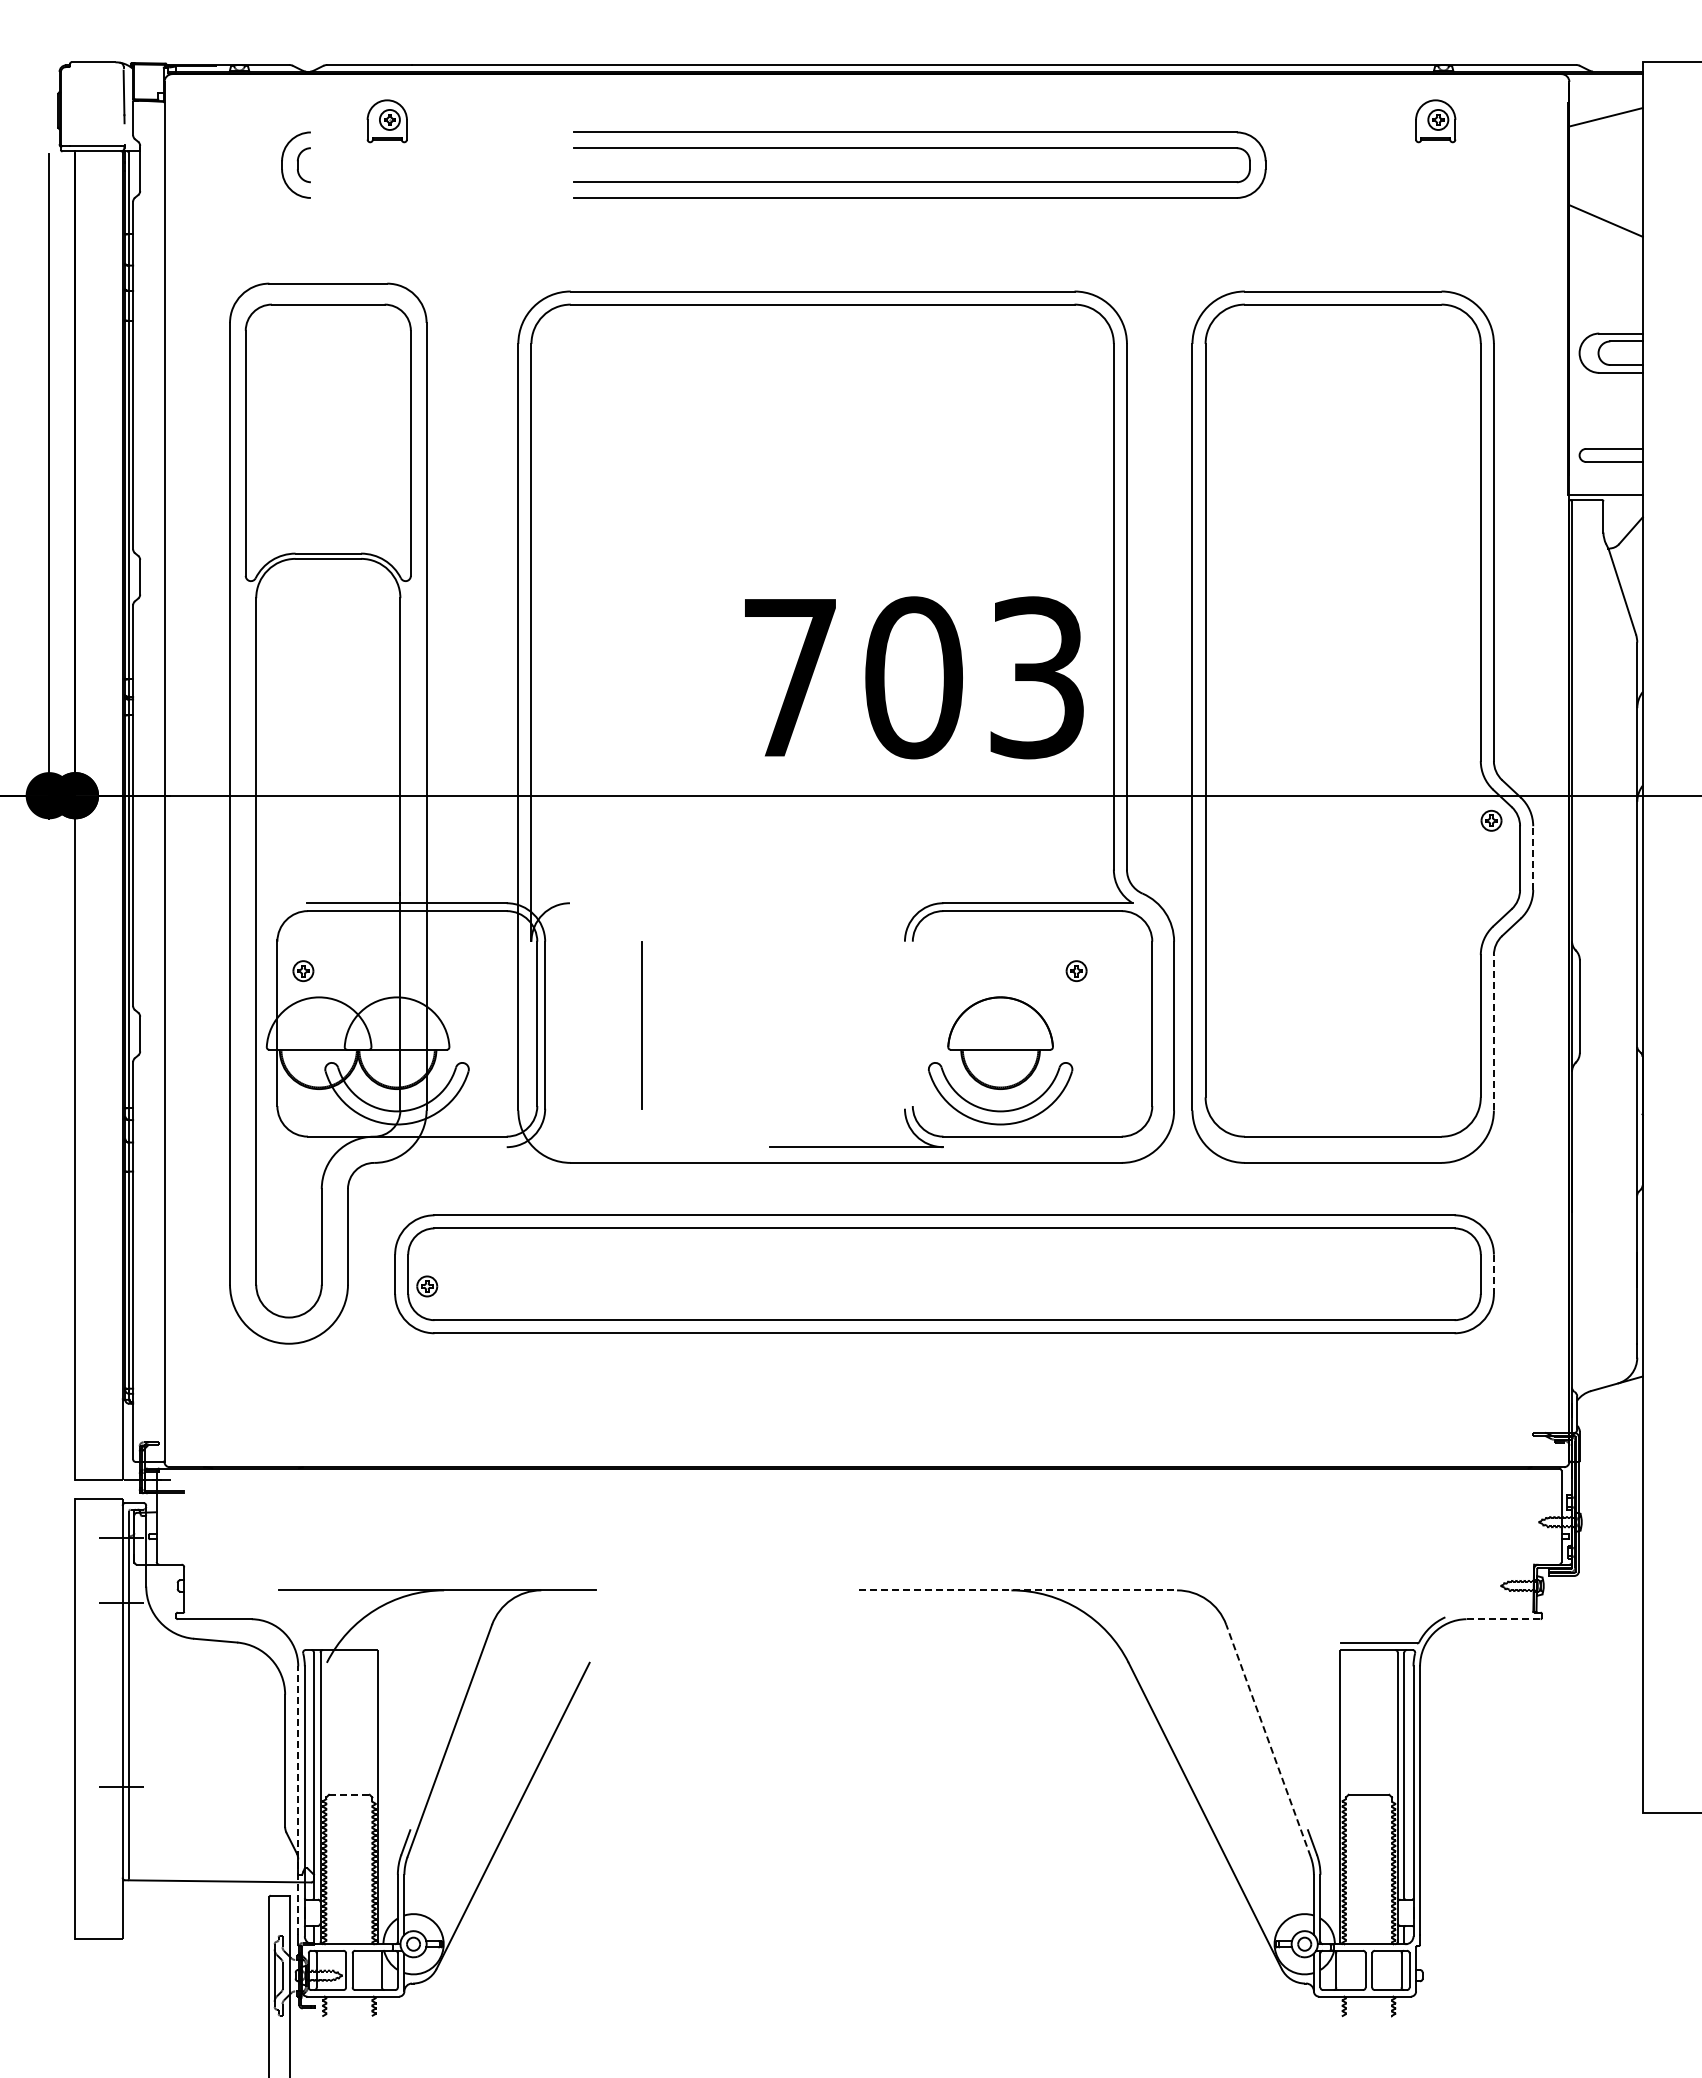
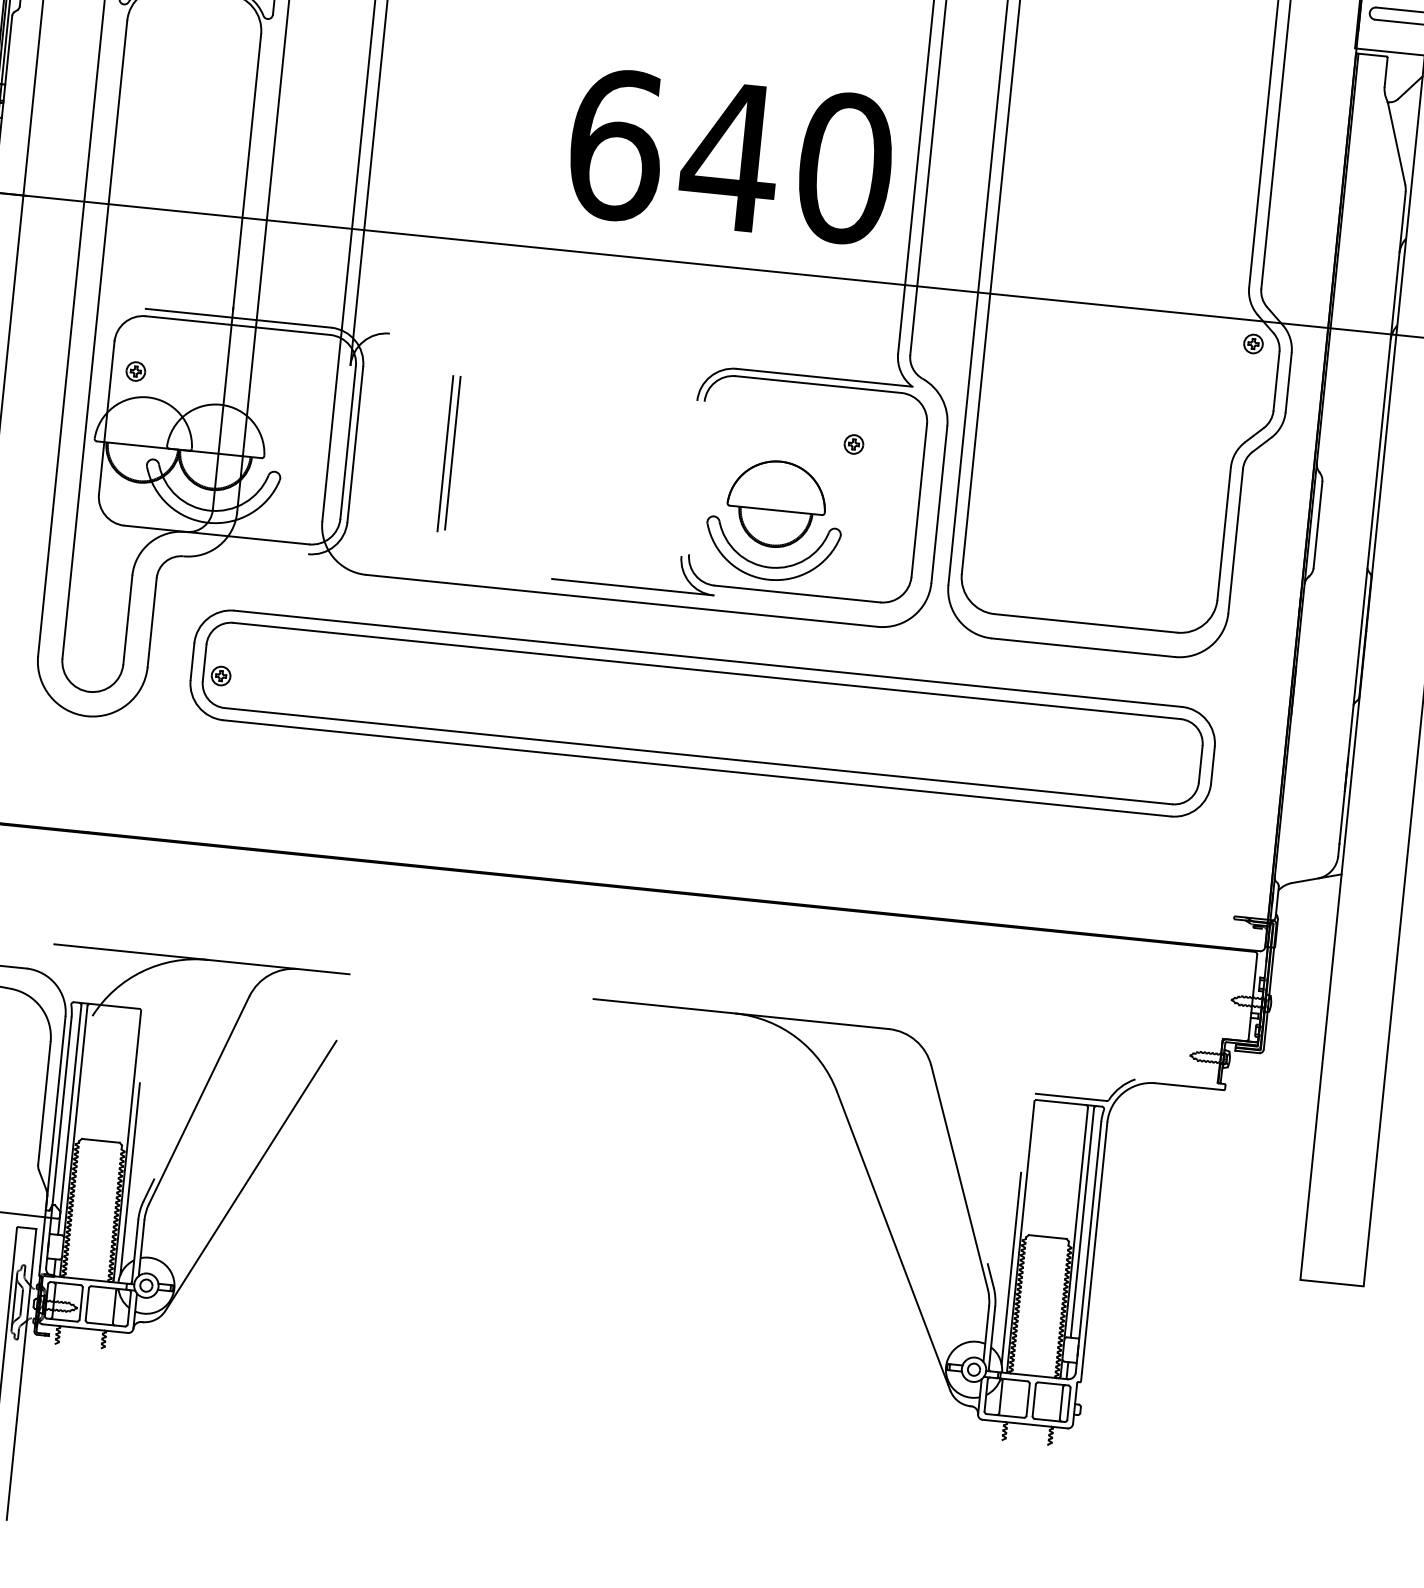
text: (914, 677) -> (731, 156), 703 -> 640
line: (1533, 858) -> (1288, 382), dashed -> solid
line: (650, 1023) -> (453, 452), added
line: (1493, 1032) -> (1235, 540), dashed -> solid
line: (1493, 1274) -> (1212, 765), dashed -> solid
line: (1018, 1590) -> (741, 1014), dashed -> solid
line: (1504, 1619) -> (1190, 1087), dashed -> solid
line: (1268, 1740) -> (959, 1177), dashed -> solid
line: (349, 1794) -> (101, 1140), dashed -> solid
line: (298, 1800) -> (53, 1141), dashed -> solid
line: (384, 1832) -> (129, 1179), added
line: (1333, 1832) -> (1011, 1268), added

